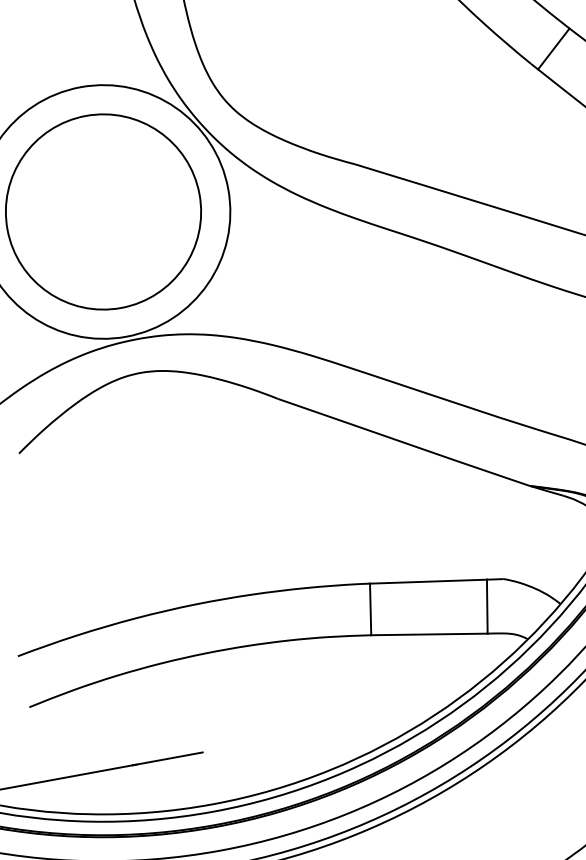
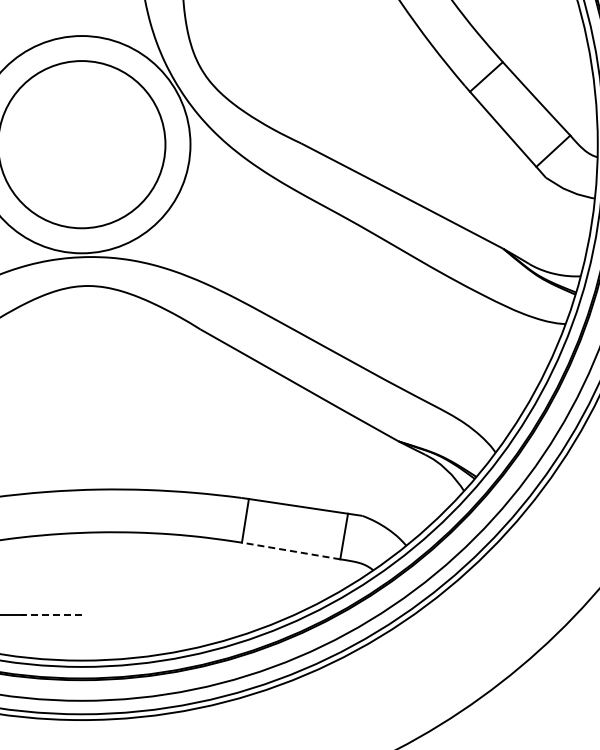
line: (429, 634) -> (291, 551), solid -> dashed
line: (166, 759) -> (50, 615), solid -> dashed

